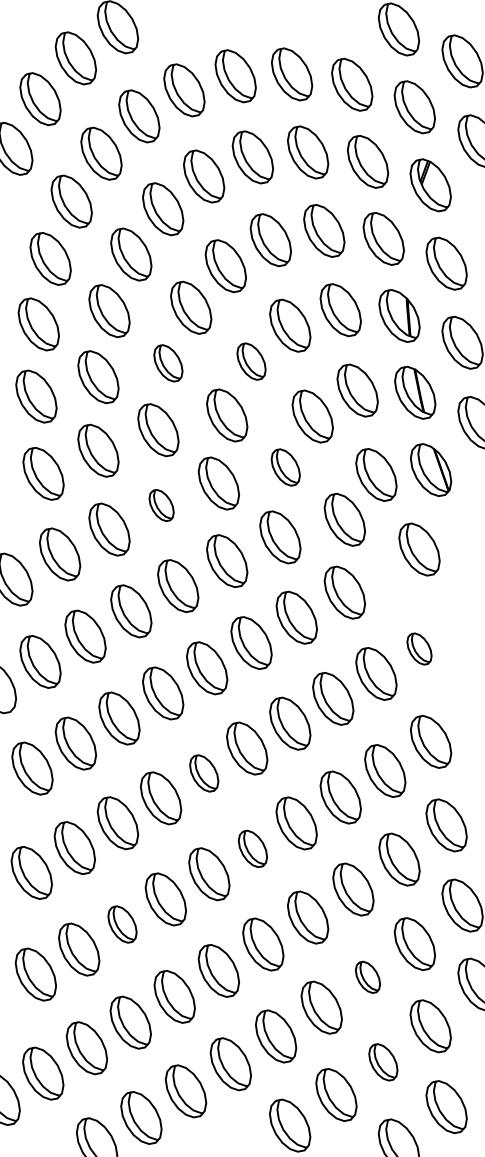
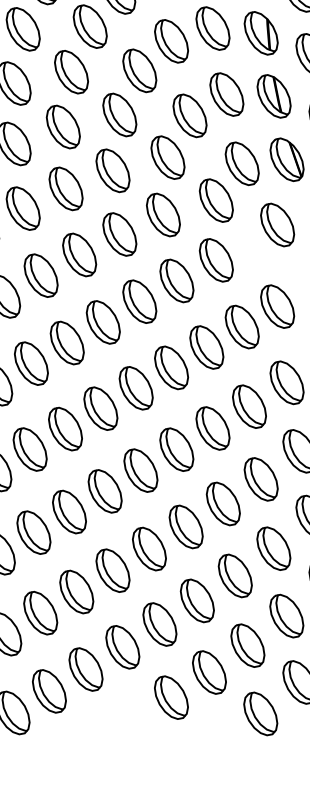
part: (251, 361) -> (139, 70), size x1.43
part: (168, 363) -> (71, 72), size x1.43
part: (285, 467) -> (167, 157), size x1.43
part: (161, 505) -> (65, 188), size x1.67
part: (419, 648) -> (277, 306), size x1.67
part: (204, 773) -> (101, 408), size x1.43
part: (252, 848) -> (140, 470), size x1.43
part: (122, 924) -> (33, 532), size x1.43
part: (367, 977) -> (234, 576), size x1.67
part: (383, 1062) -> (248, 645), size x1.43

